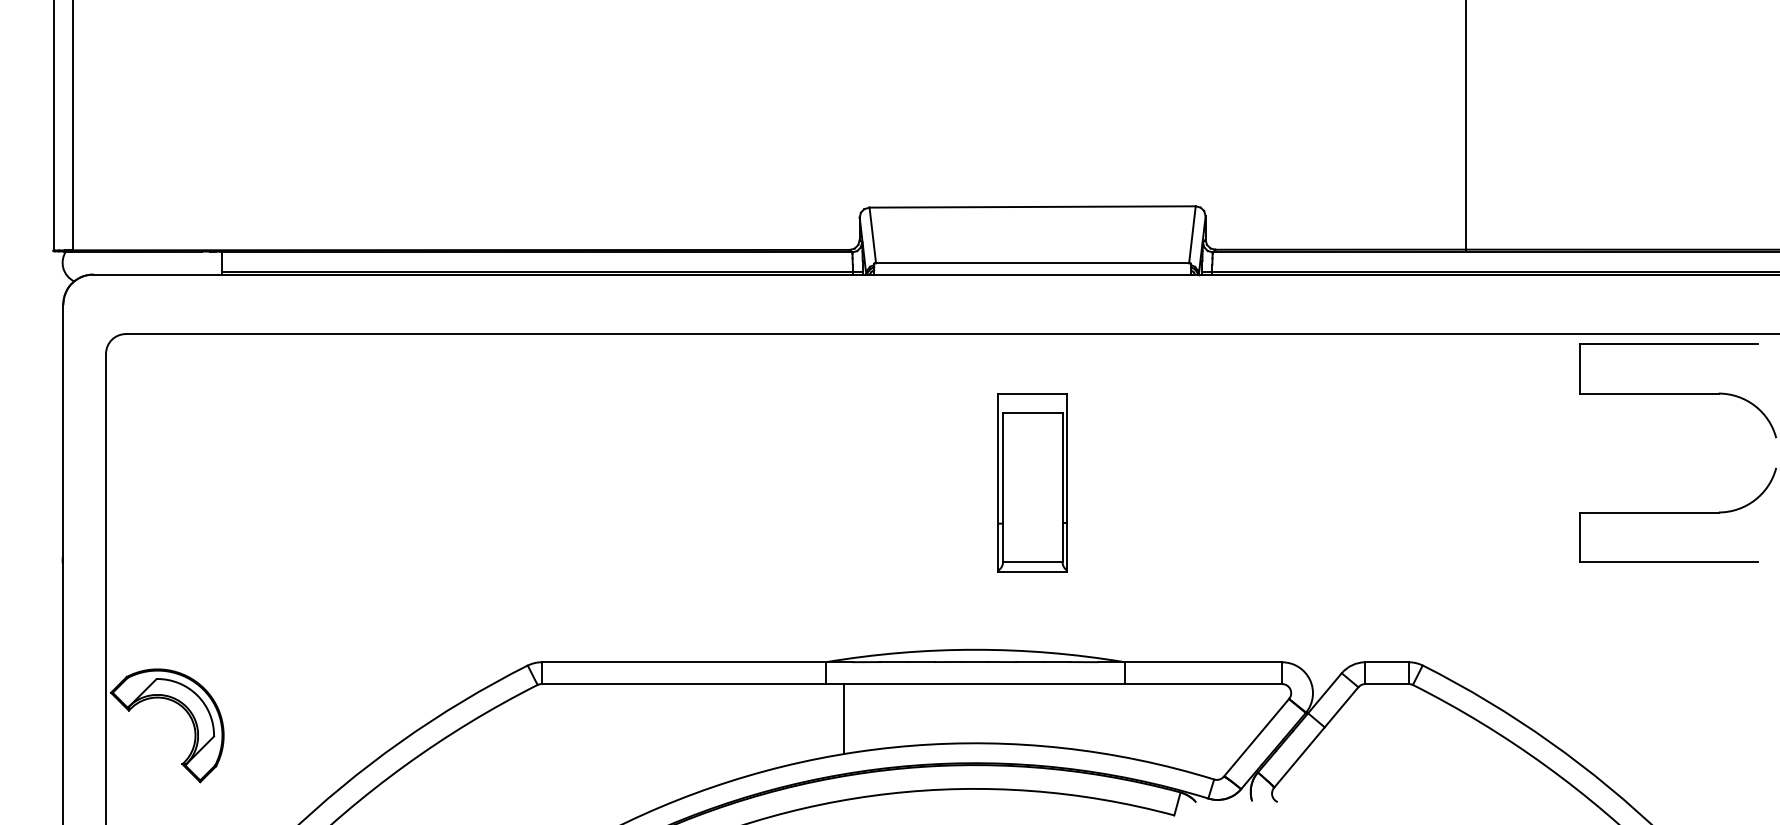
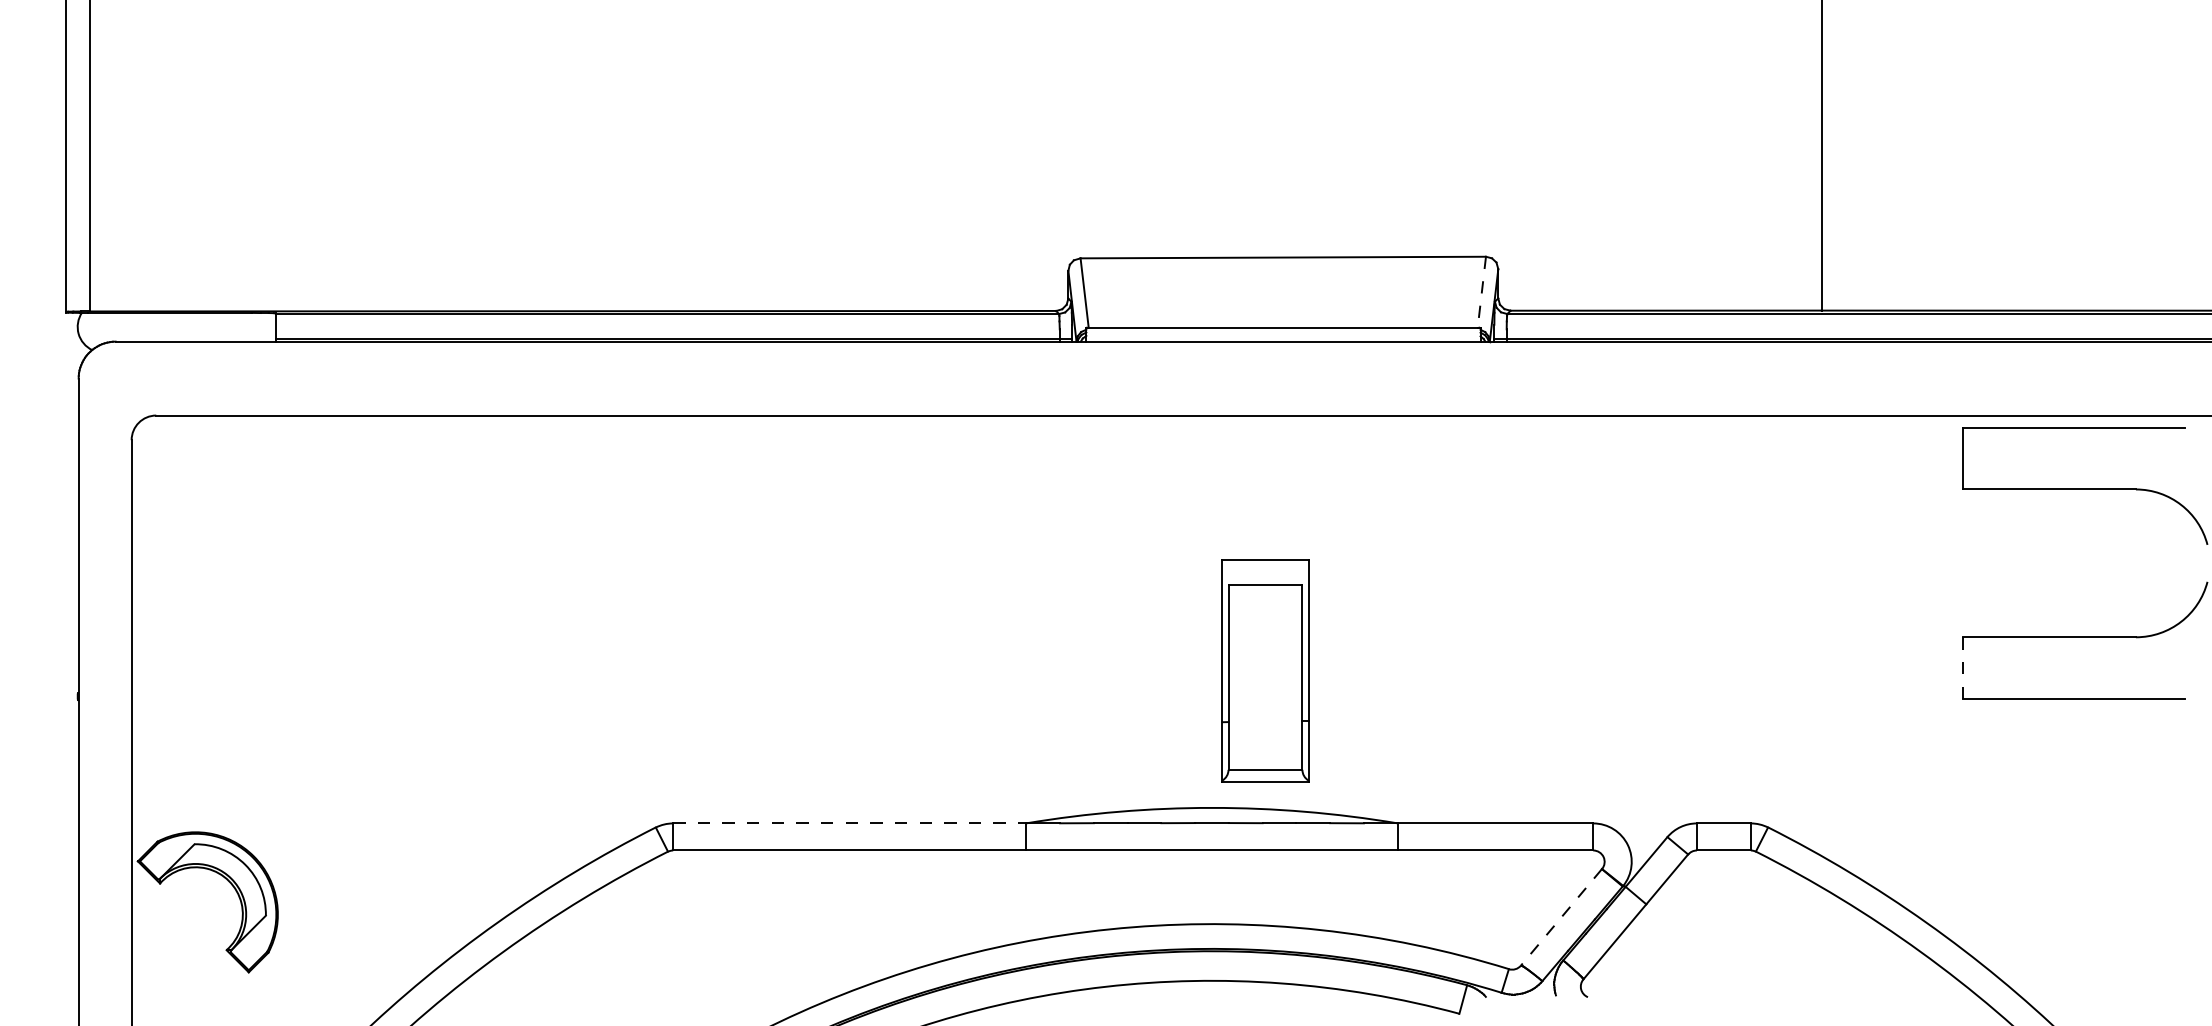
line: (1192, 235) -> (1481, 292), solid -> dashed
part: (1032, 482) -> (1265, 670), moved
line: (1579, 537) -> (1963, 668), solid -> dashed
line: (683, 662) -> (849, 823), solid -> dashed
line: (844, 718) -> (1049, 893), removed
line: (1256, 737) -> (1561, 917), solid -> dashed

